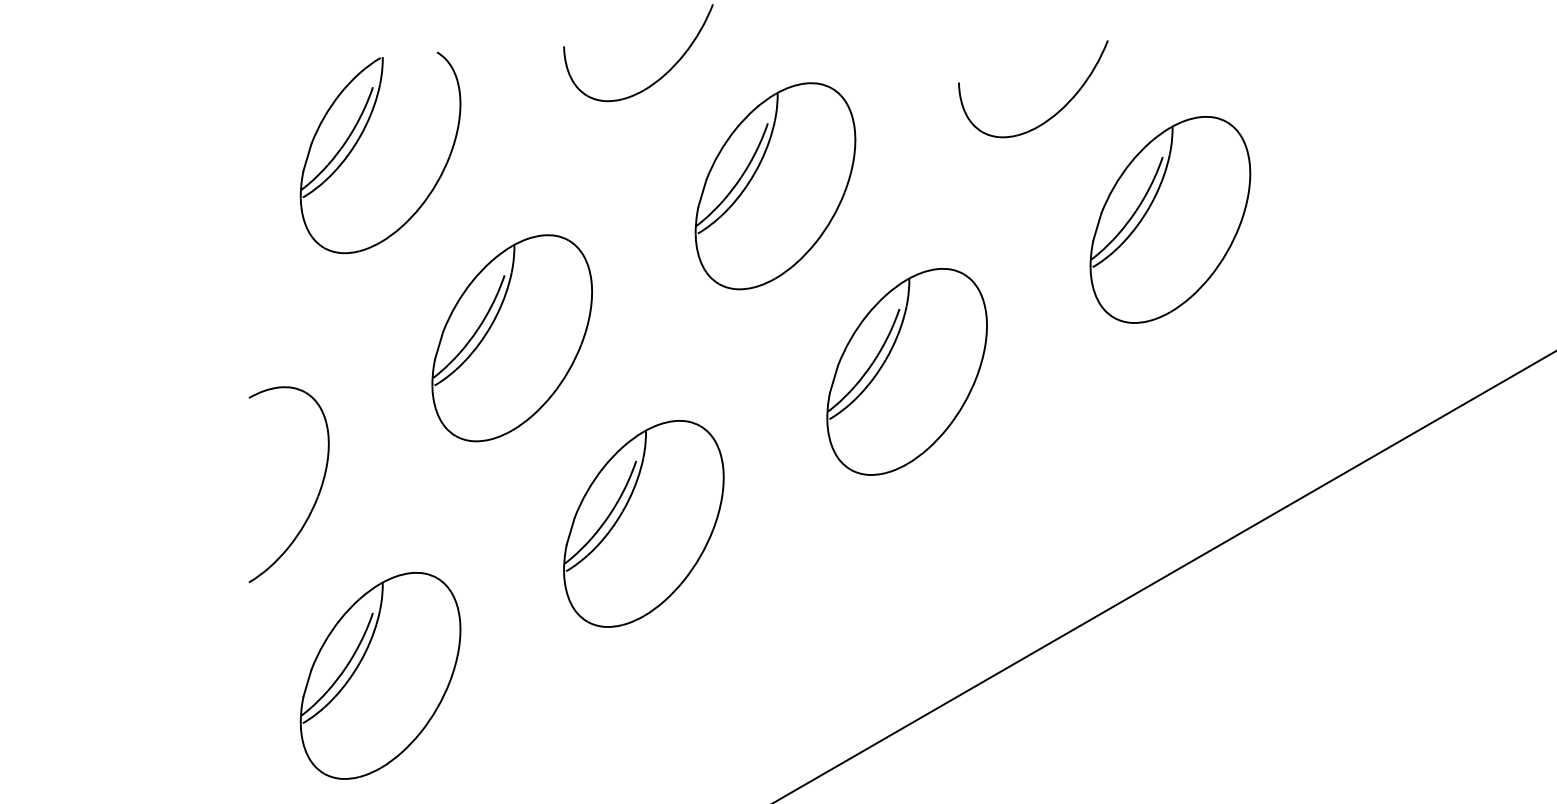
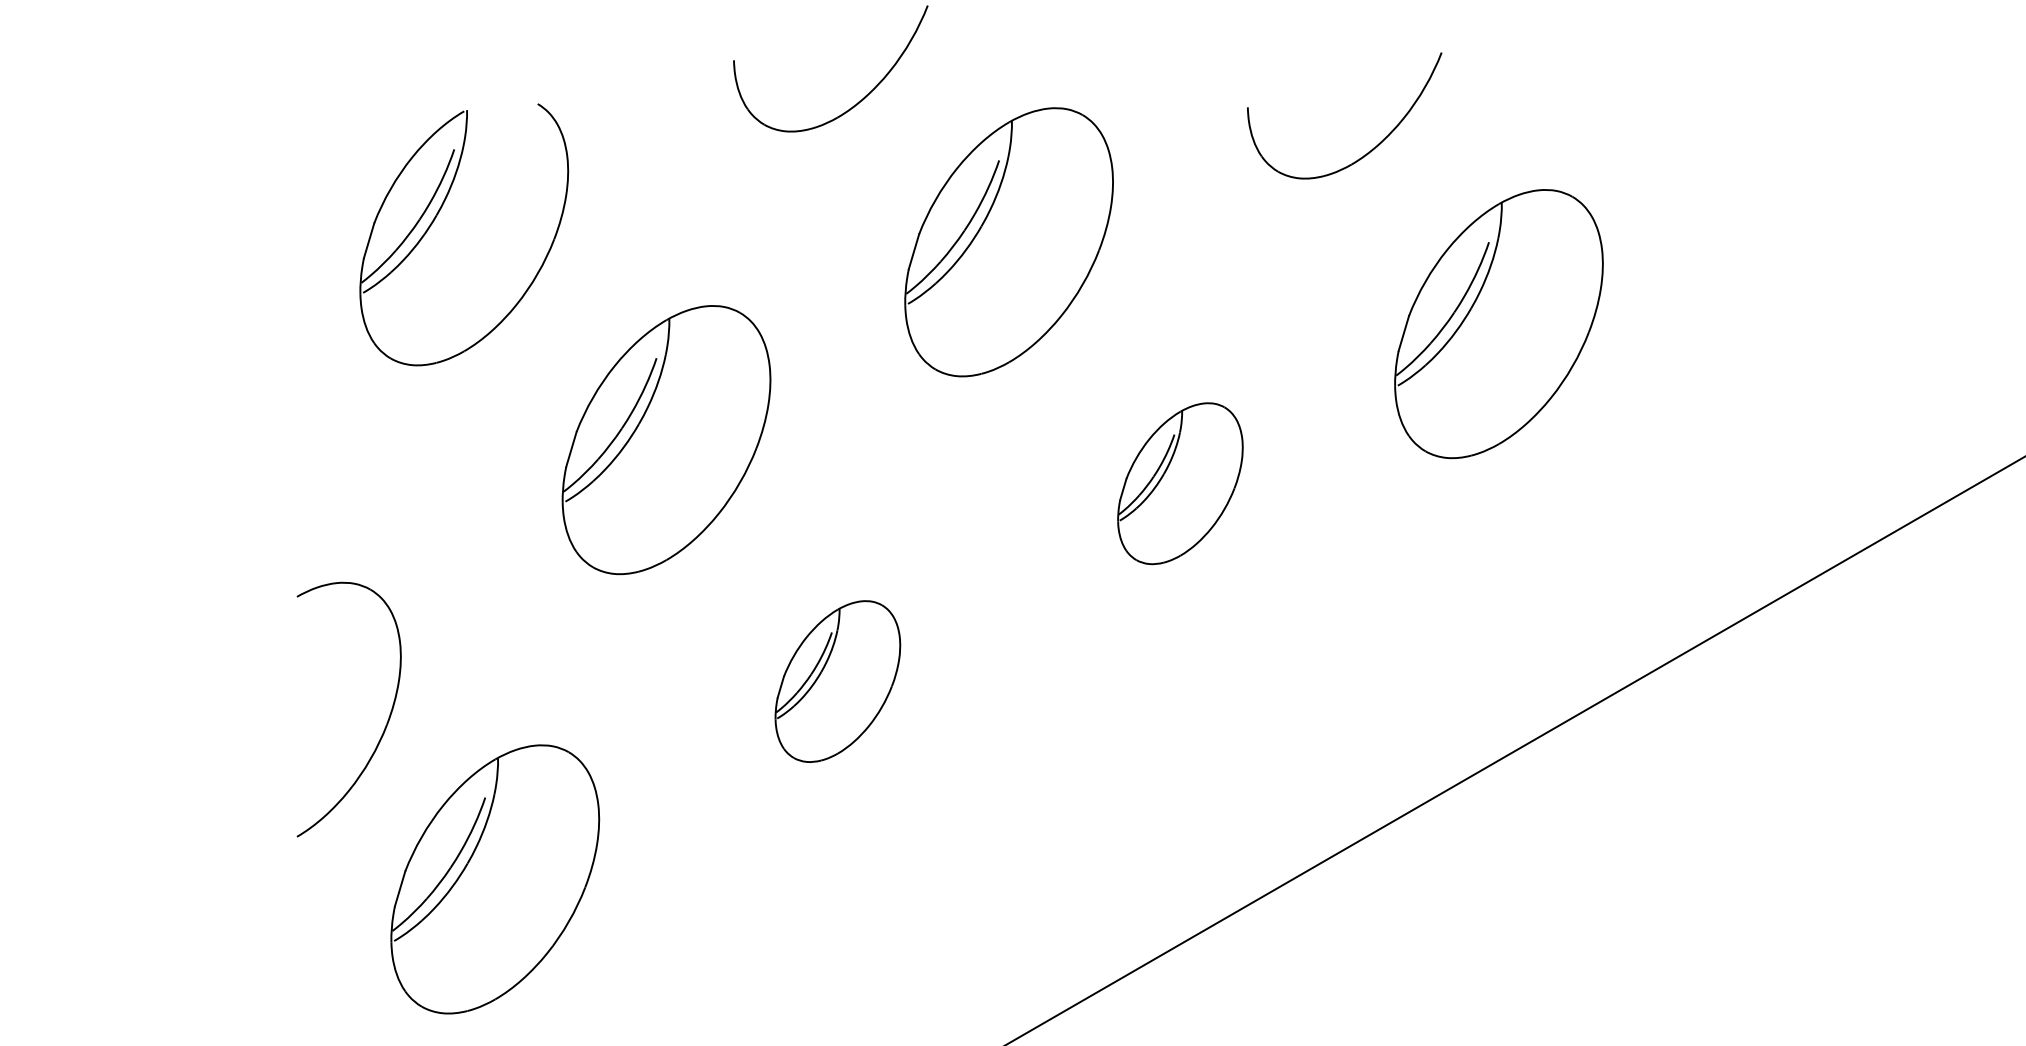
part: (360, 138) -> (437, 216), moved
part: (1170, 220) -> (1498, 324), moved
part: (907, 371) -> (1180, 483), size x0.6
part: (317, 494) -> (386, 722), moved
part: (643, 523) -> (837, 681), size x0.6

